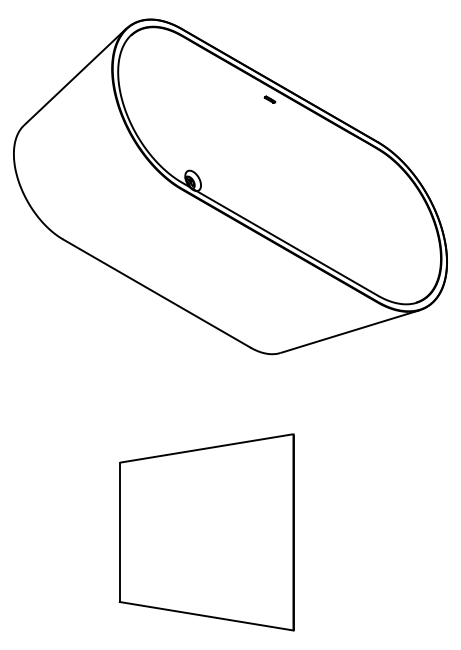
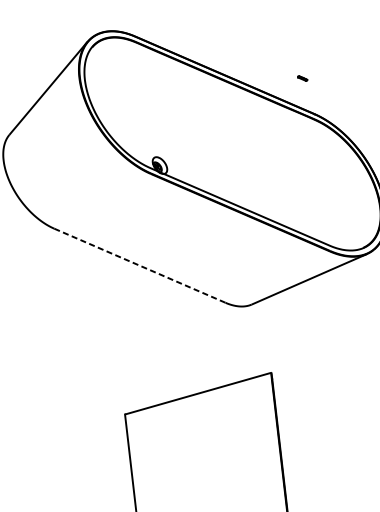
part: (269, 99) -> (302, 78), moved
line: (157, 293) -> (140, 265), solid -> dashed

